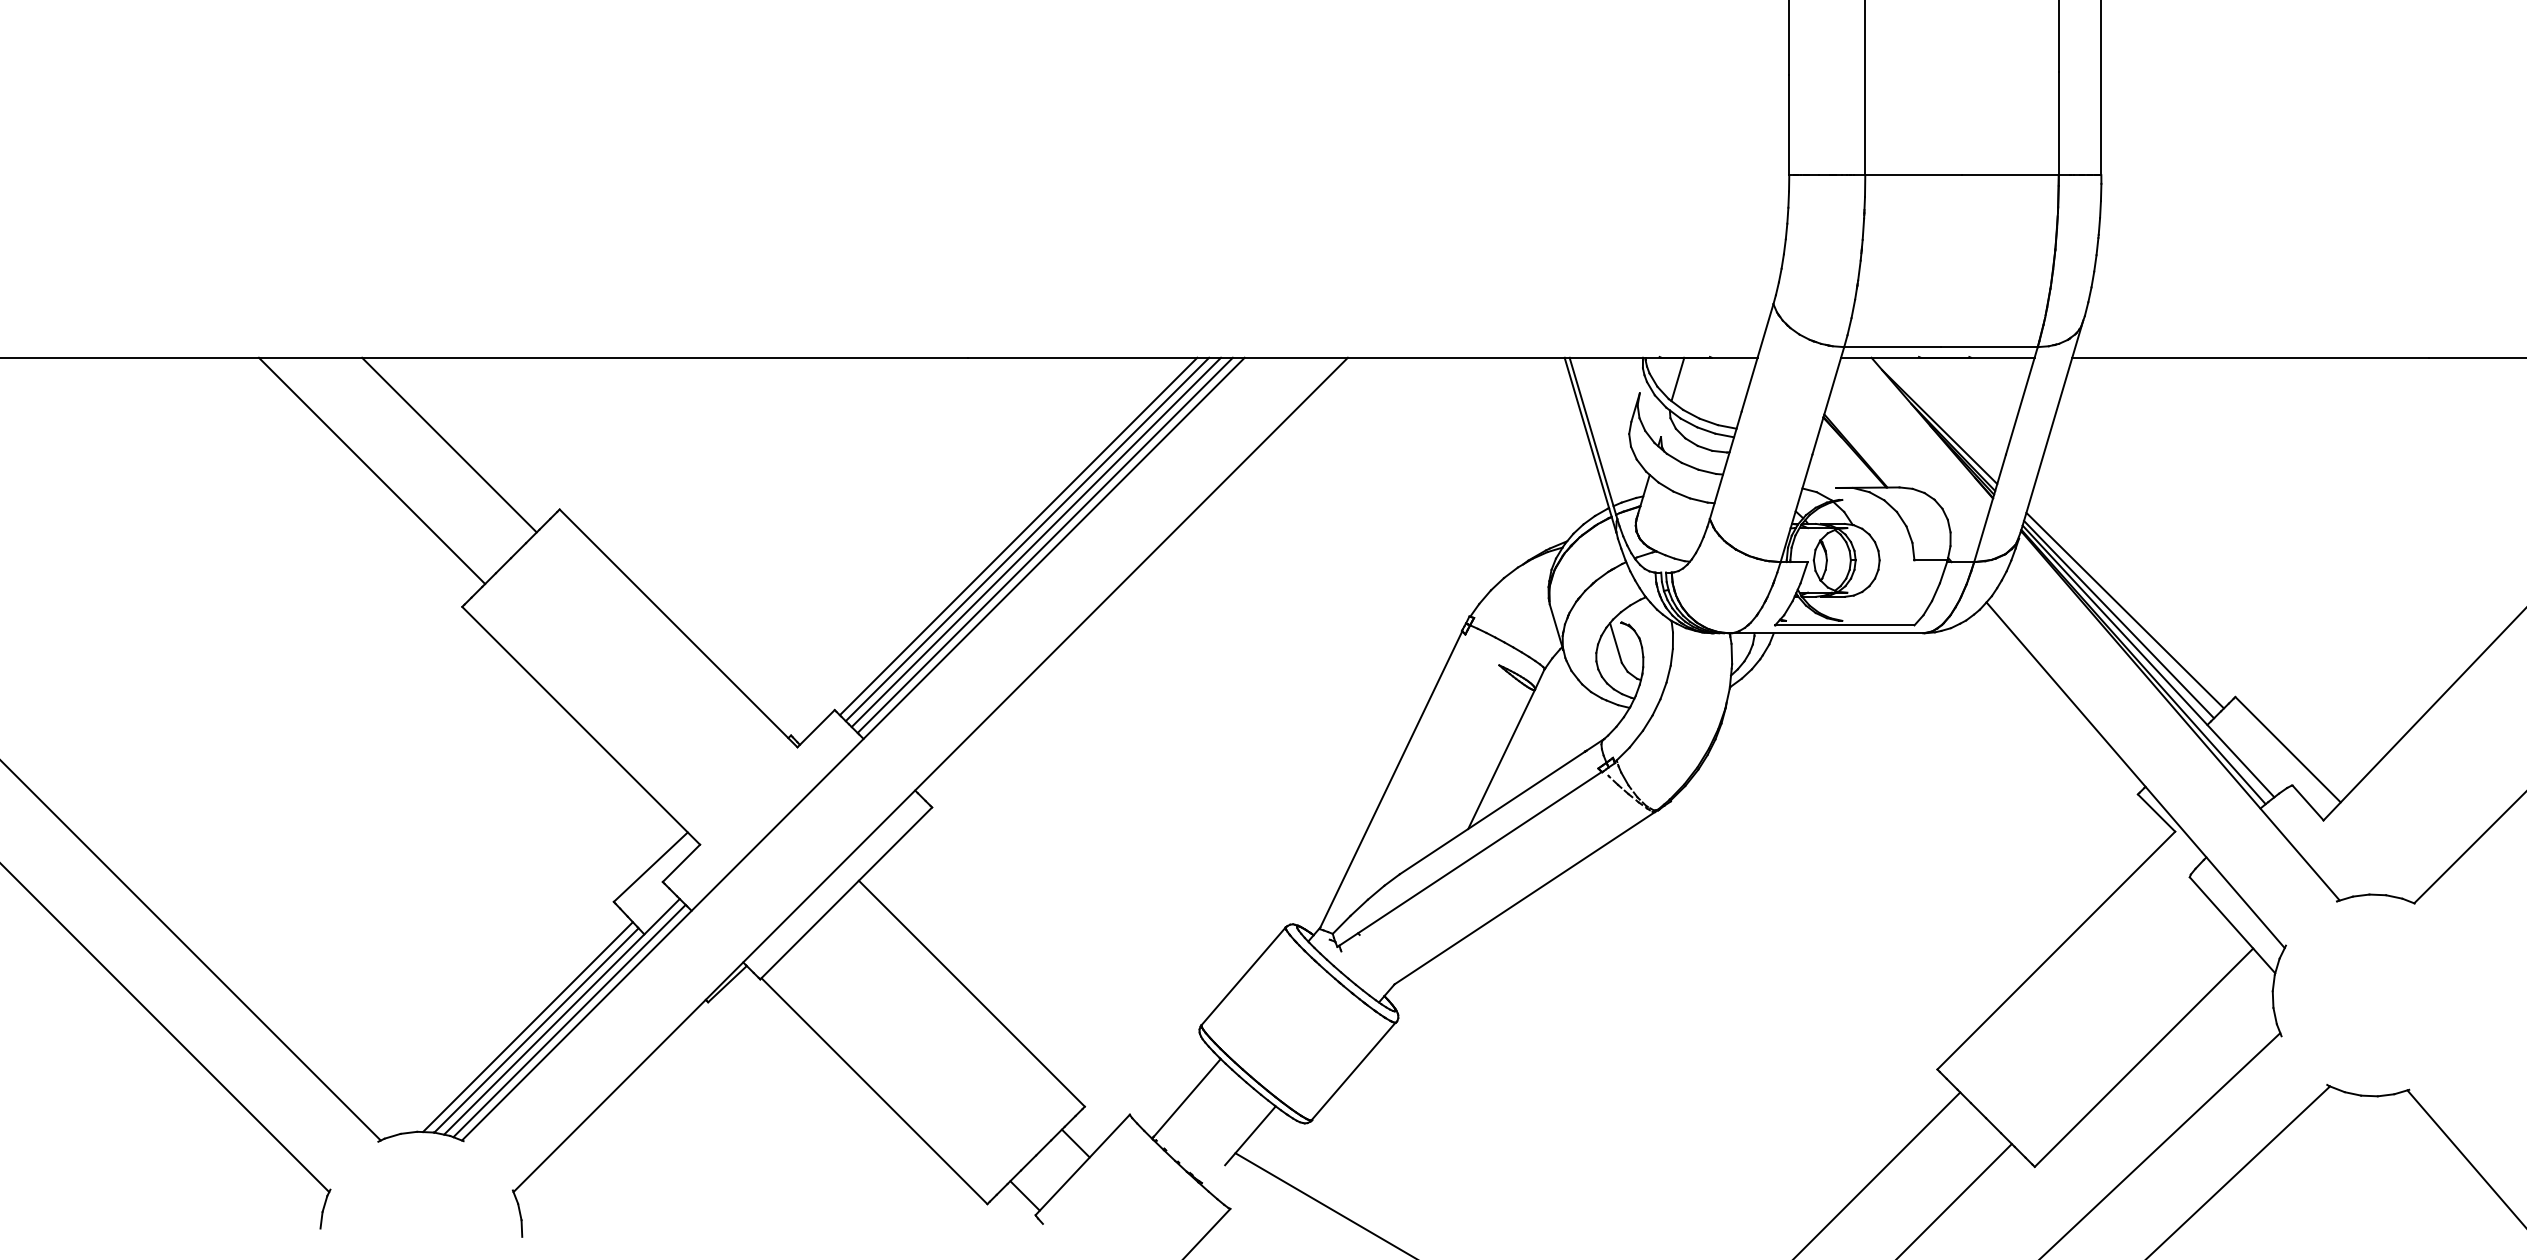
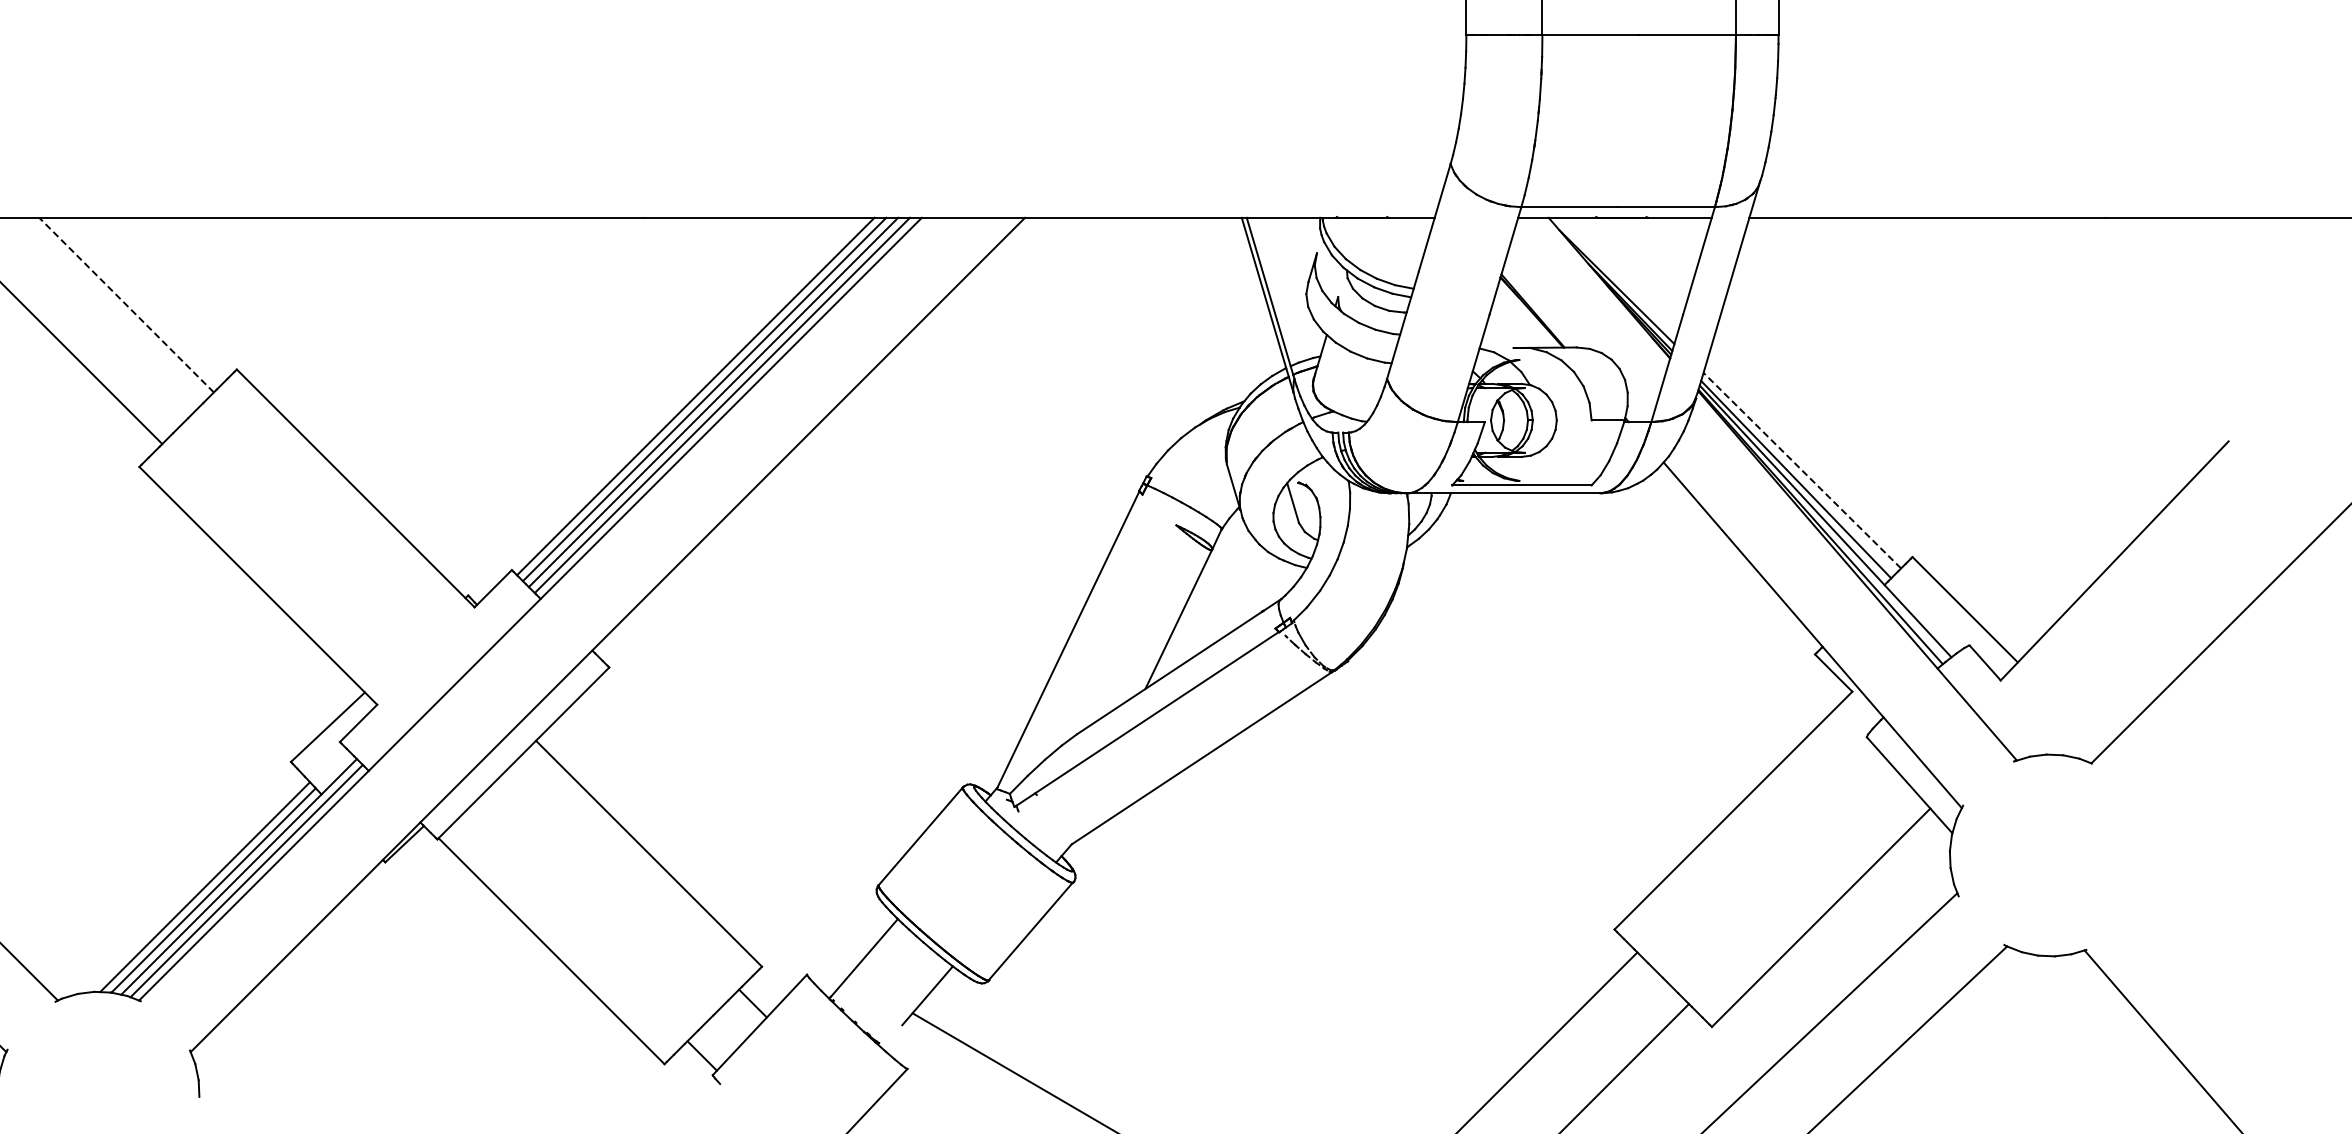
line: (1677, 379) -> (1354, 239), removed
line: (449, 444) -> (126, 304), solid -> dashed
line: (2125, 610) -> (1802, 470), solid -> dashed

